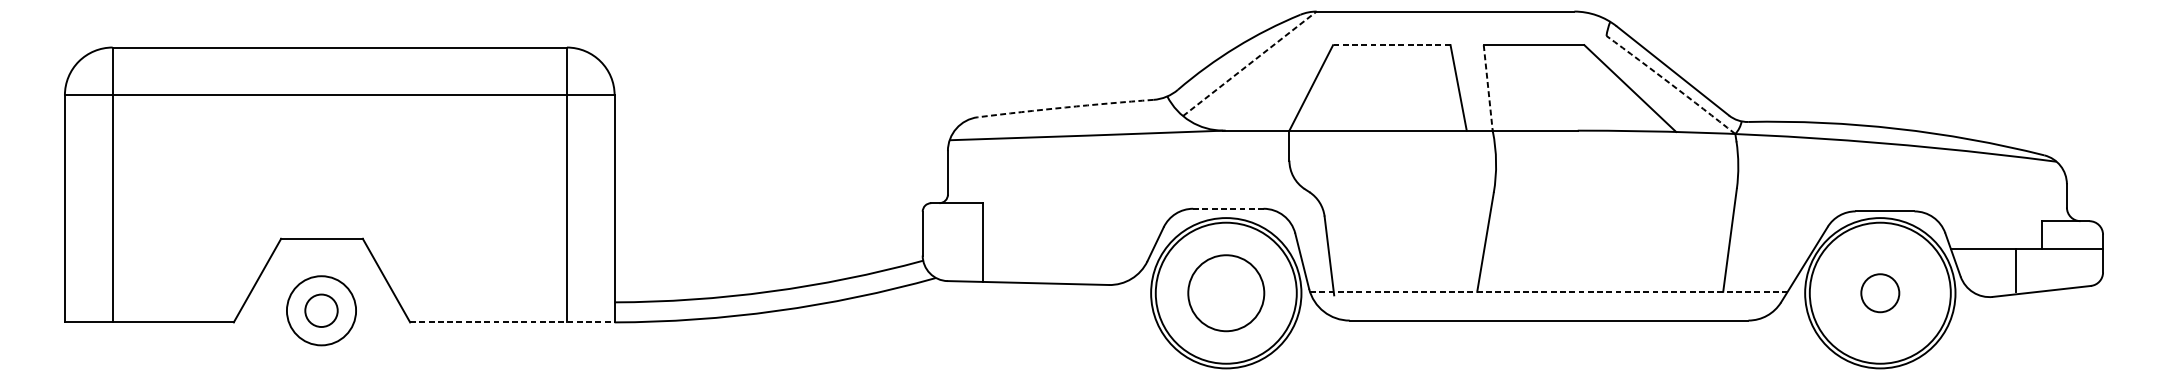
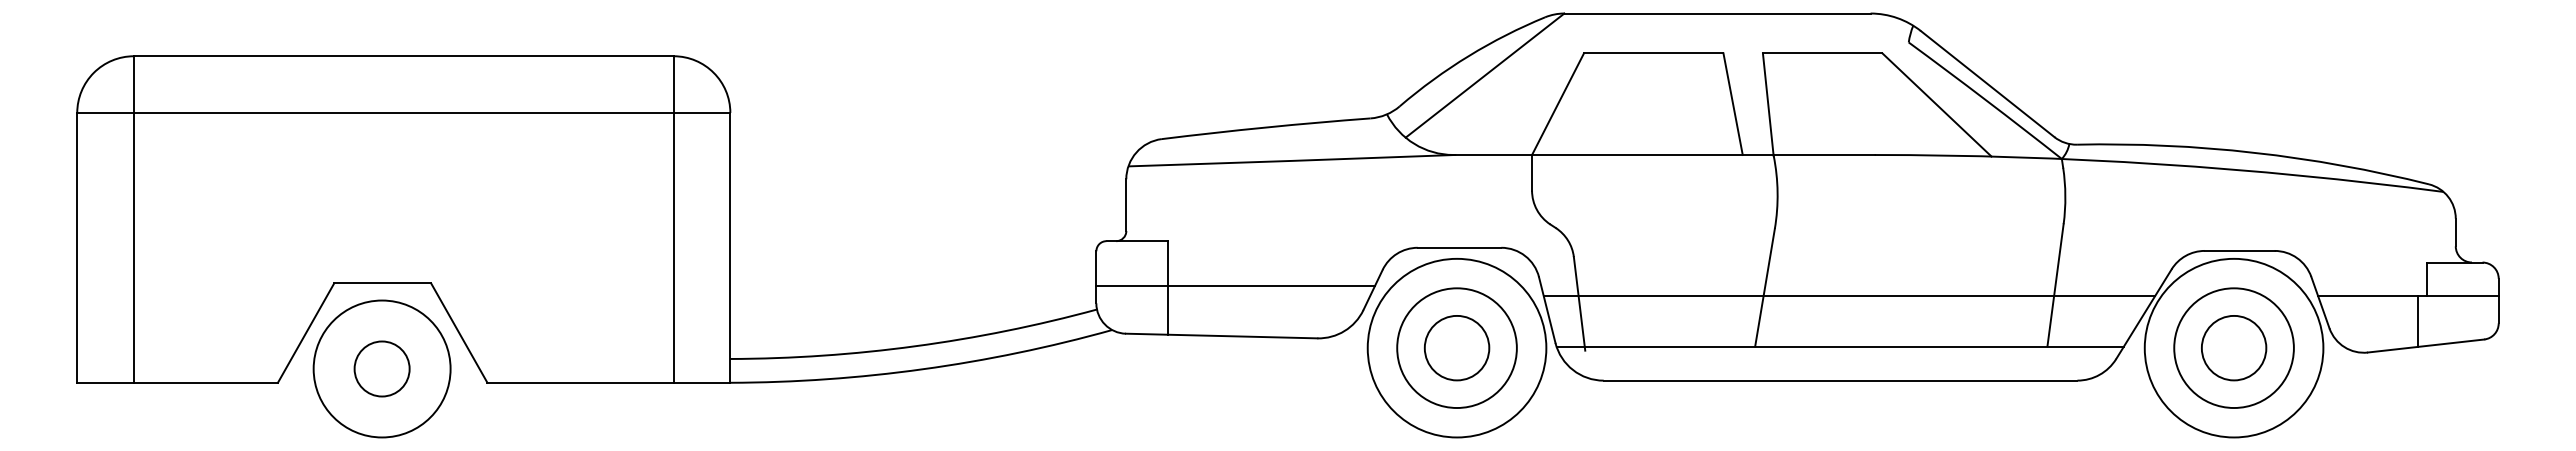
line: (1391, 45) -> (1653, 53), dashed -> solid
line: (1250, 63) -> (1485, 75), dashed -> solid
arc: (1671, 84) -> (1985, 100), dashed -> solid
line: (1488, 88) -> (1768, 104), dashed -> solid
arc: (1065, 107) -> (1266, 127), dashed -> solid
line: (1228, 208) -> (1459, 247), dashed -> solid
line: (1039, 241) -> (1235, 286), added
line: (1556, 248) -> (1849, 295), added
line: (2016, 269) -> (2417, 320), moved
line: (1549, 291) -> (1840, 346), dashed -> solid
circle: (1225, 292) -> (1456, 347), size x0.71
circle: (1879, 292) -> (2233, 347), size x1.43
circle: (1225, 293) -> (1456, 348), size x0.71
circle: (1879, 293) -> (2233, 348), size x0.71
circle: (320, 310) -> (381, 368), size x1.43
circle: (320, 310) -> (381, 368), size x1.67
line: (512, 322) -> (609, 382), dashed -> solid

